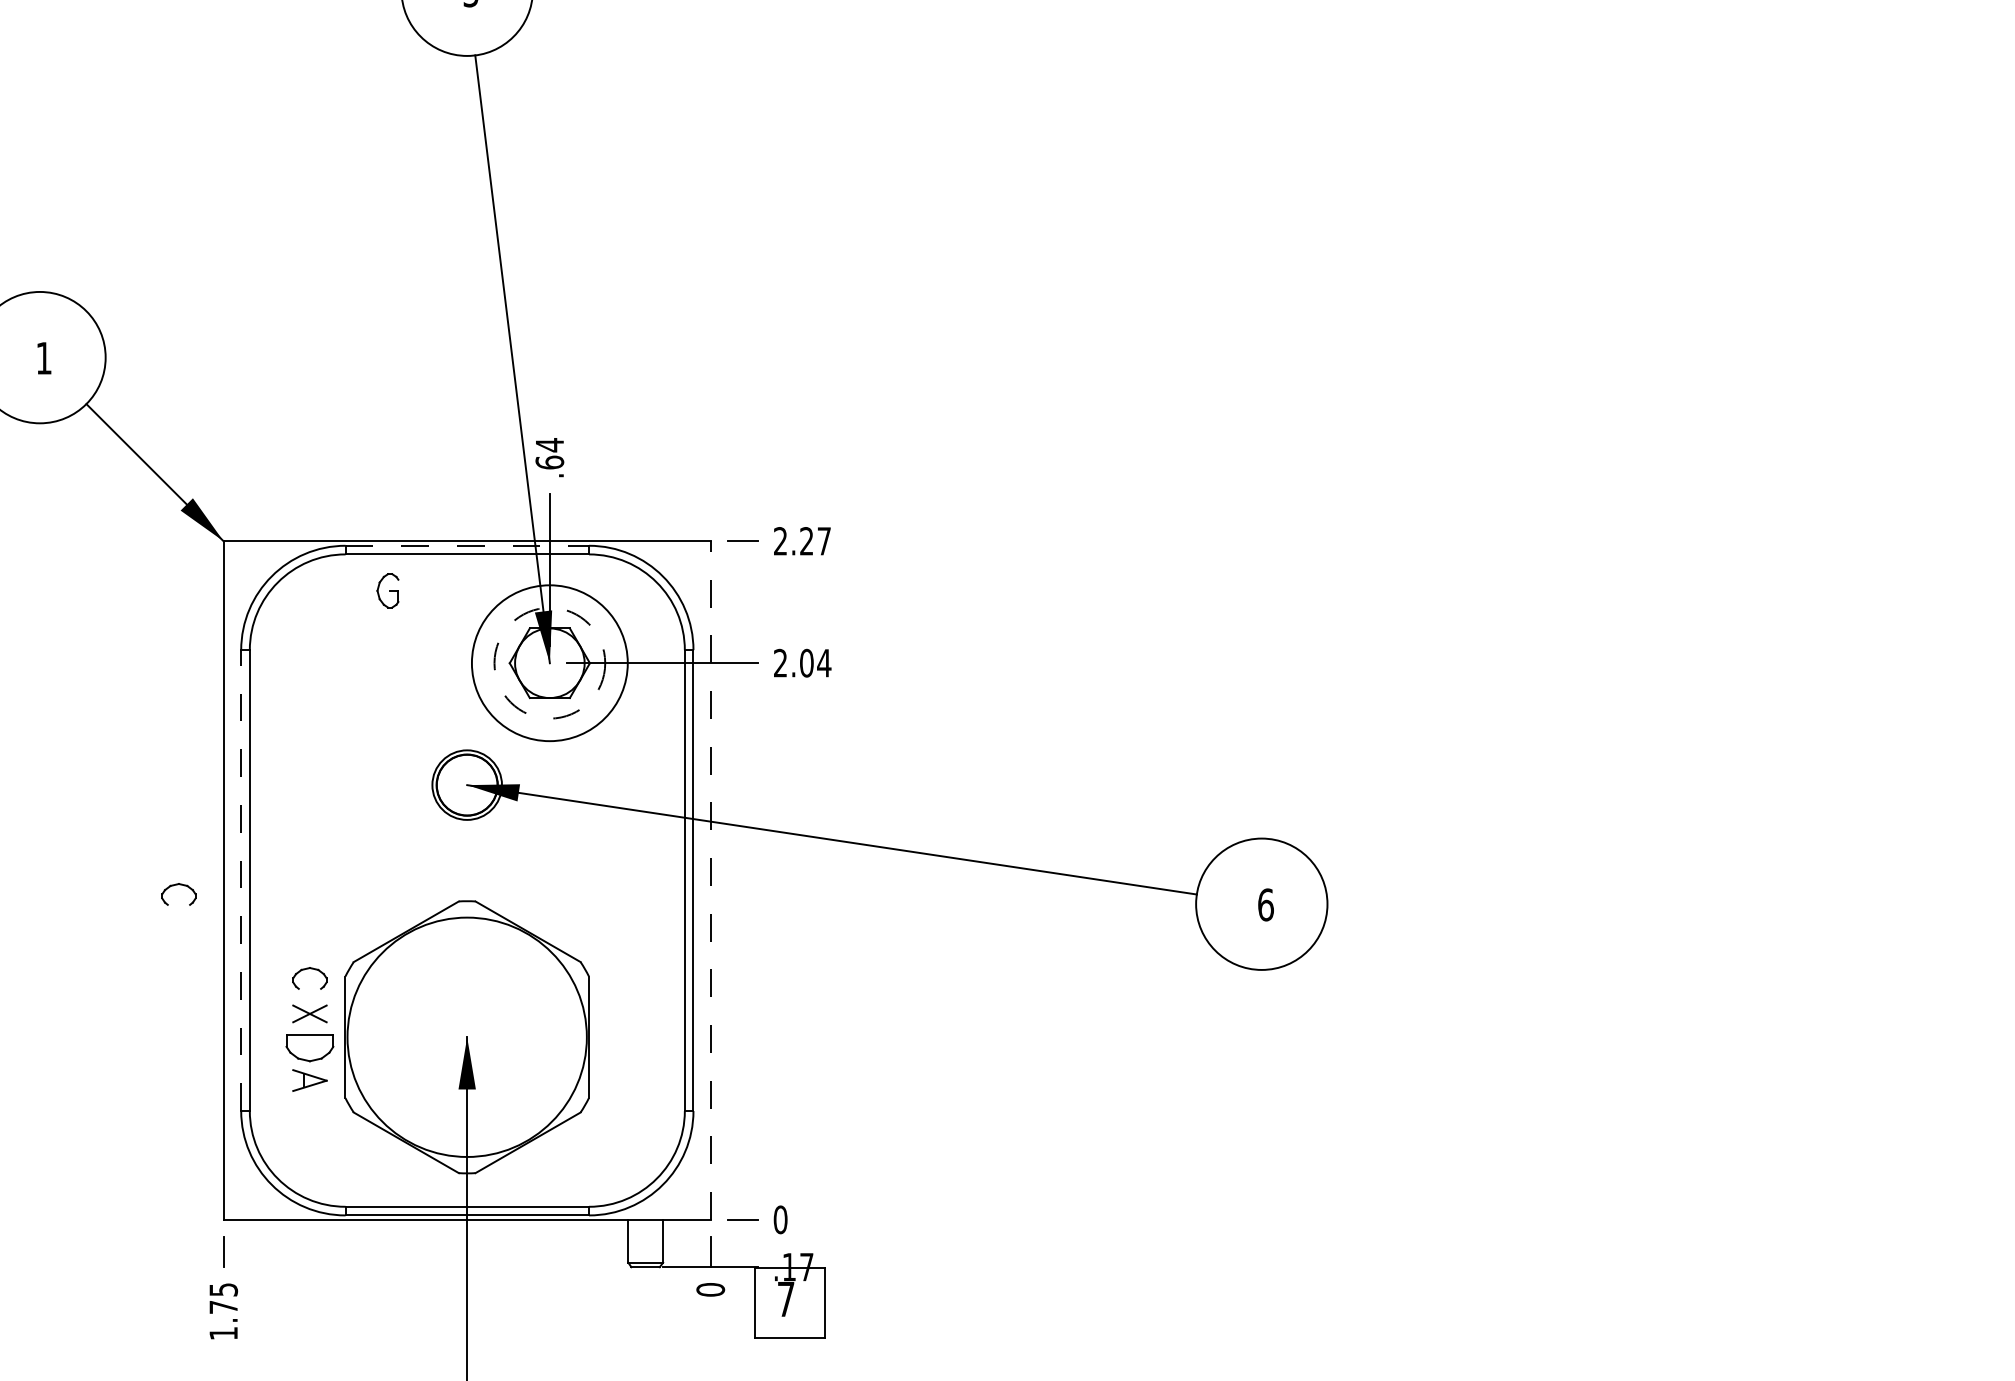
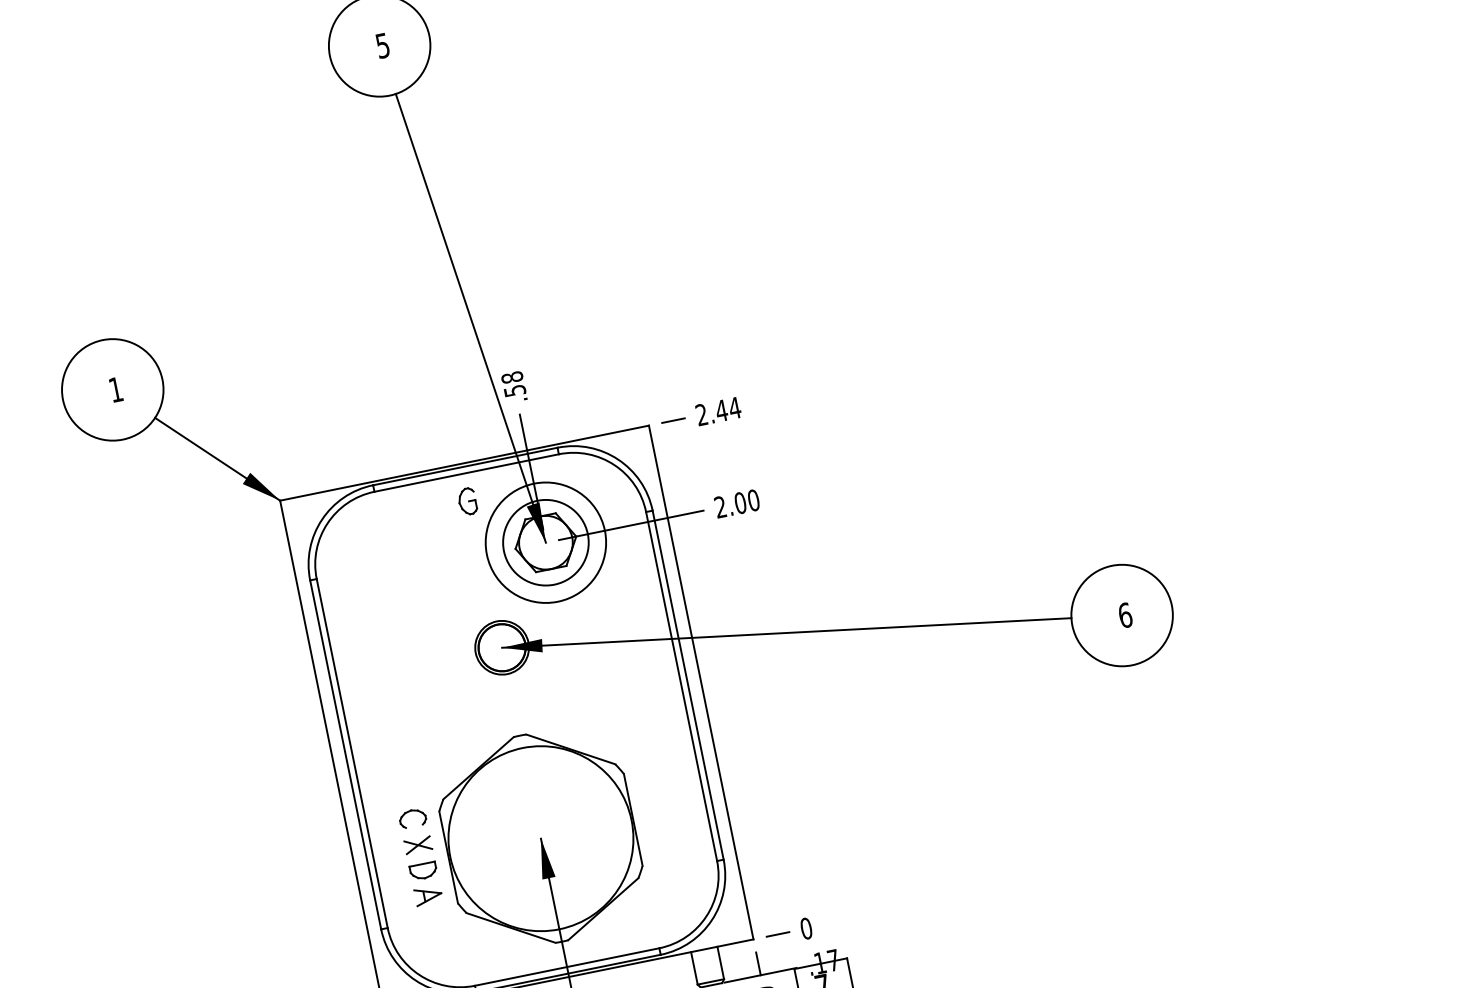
text: (549, 453) -> (513, 383), .64 -> .58
text: (815, 541) -> (728, 409), 2.27 -> 2.44
line: (467, 545) -> (465, 466), dashed -> solid
part: (387, 590) -> (467, 501), moved
circle: (549, 662) -> (545, 542), dashed -> solid
text: (824, 662) -> (753, 499), 2.04 -> 2.00
line: (241, 880) -> (345, 754), dashed -> solid
line: (710, 880) -> (701, 682), dashed -> solid
part: (177, 885) -> (298, 768), removed
part: (309, 1048) -> (423, 871), size x0.71

